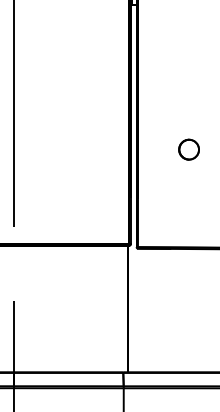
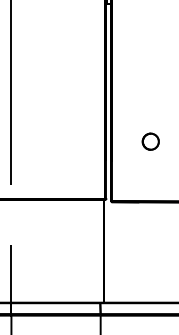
circle: (188, 149) -> (150, 141), moved

